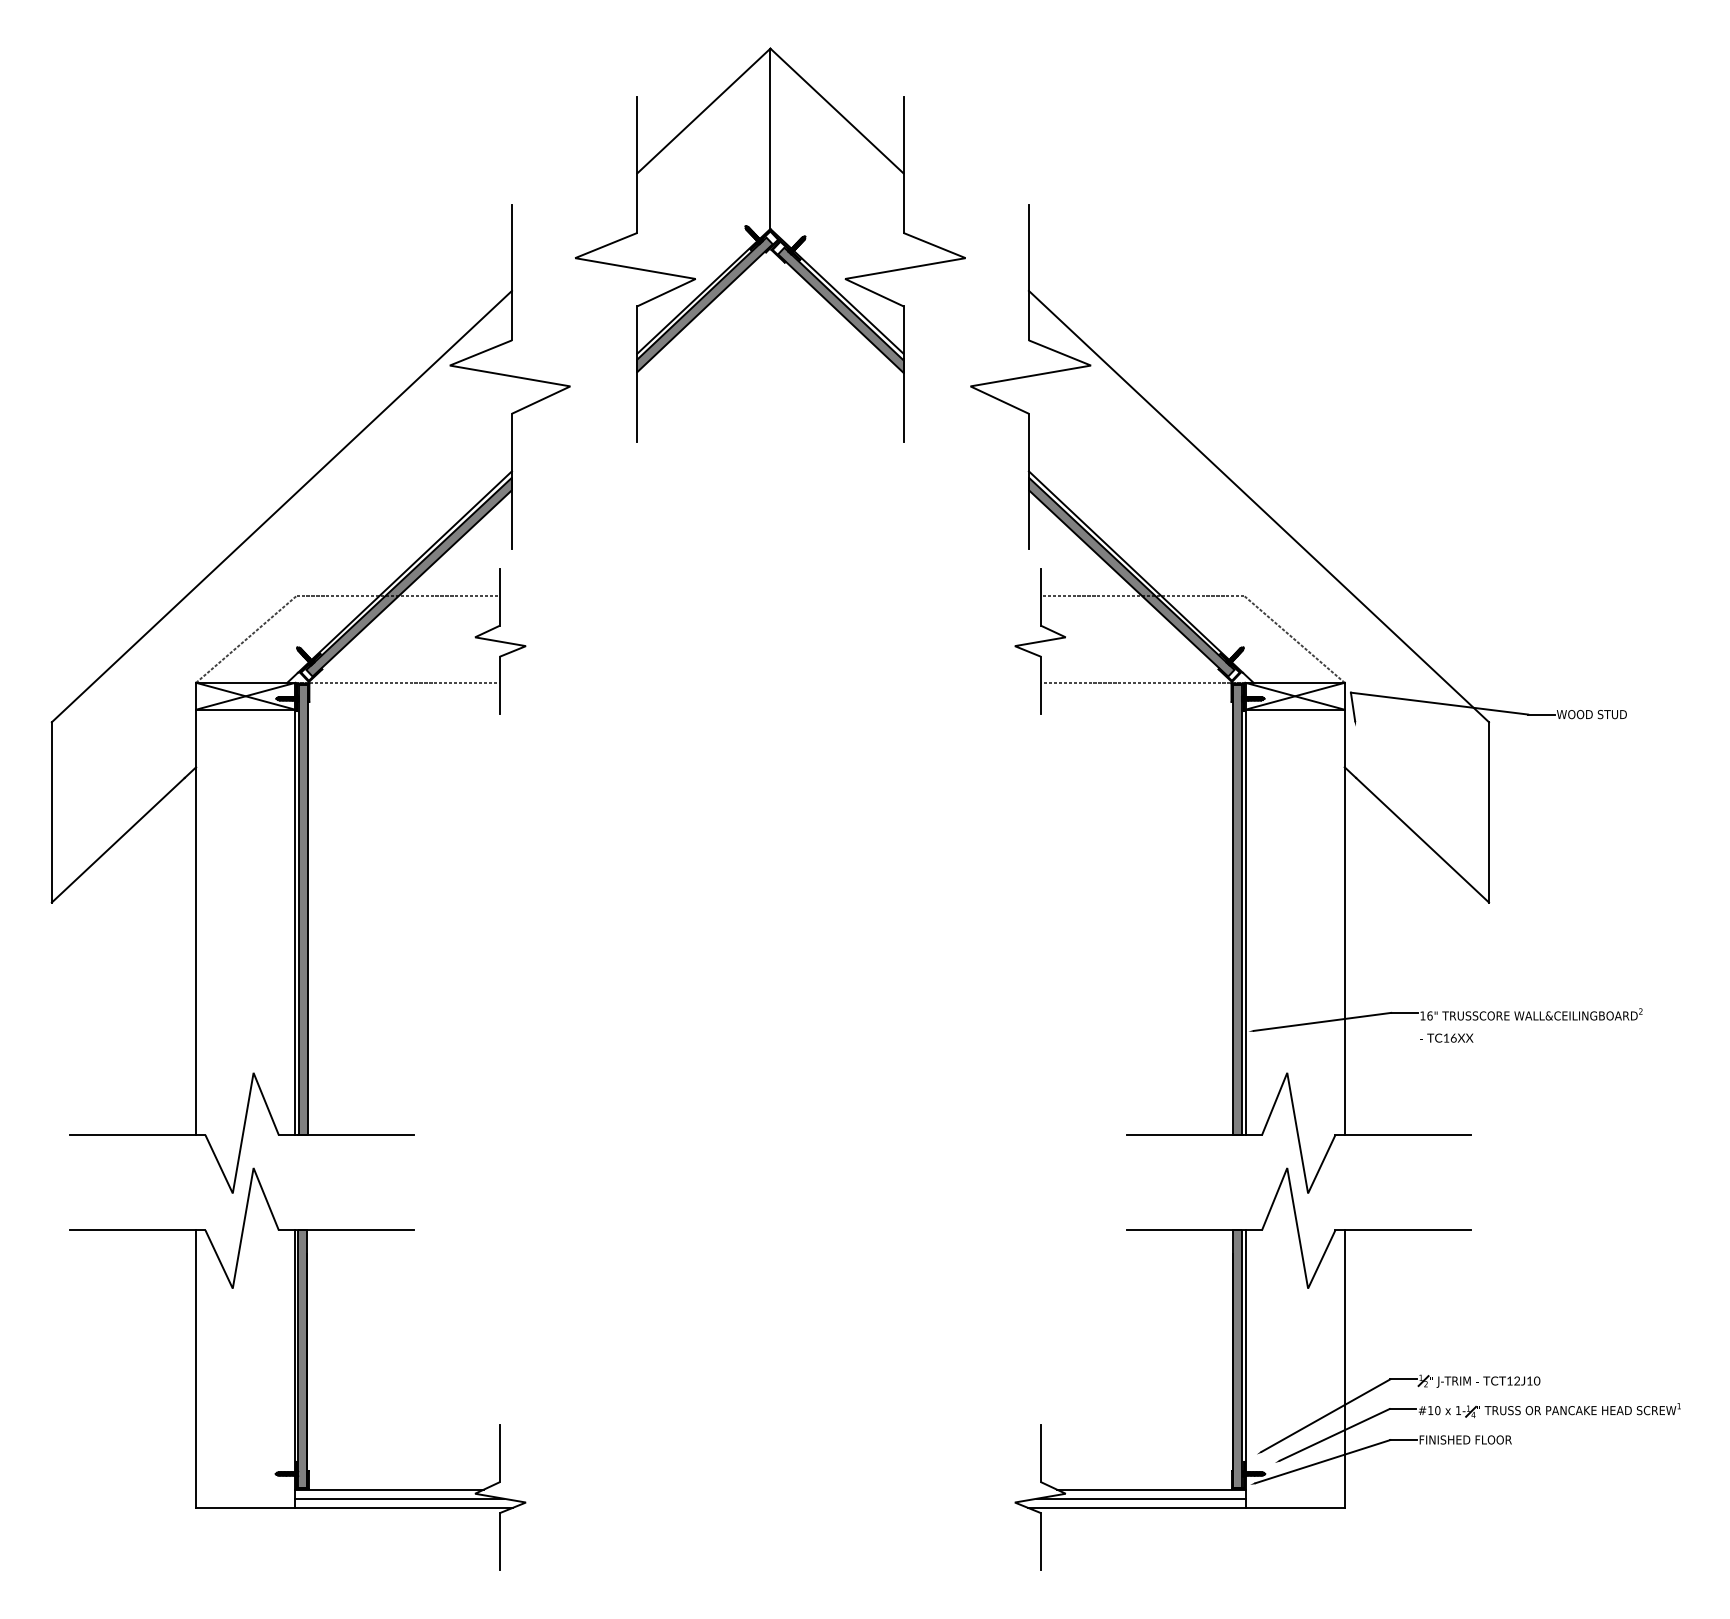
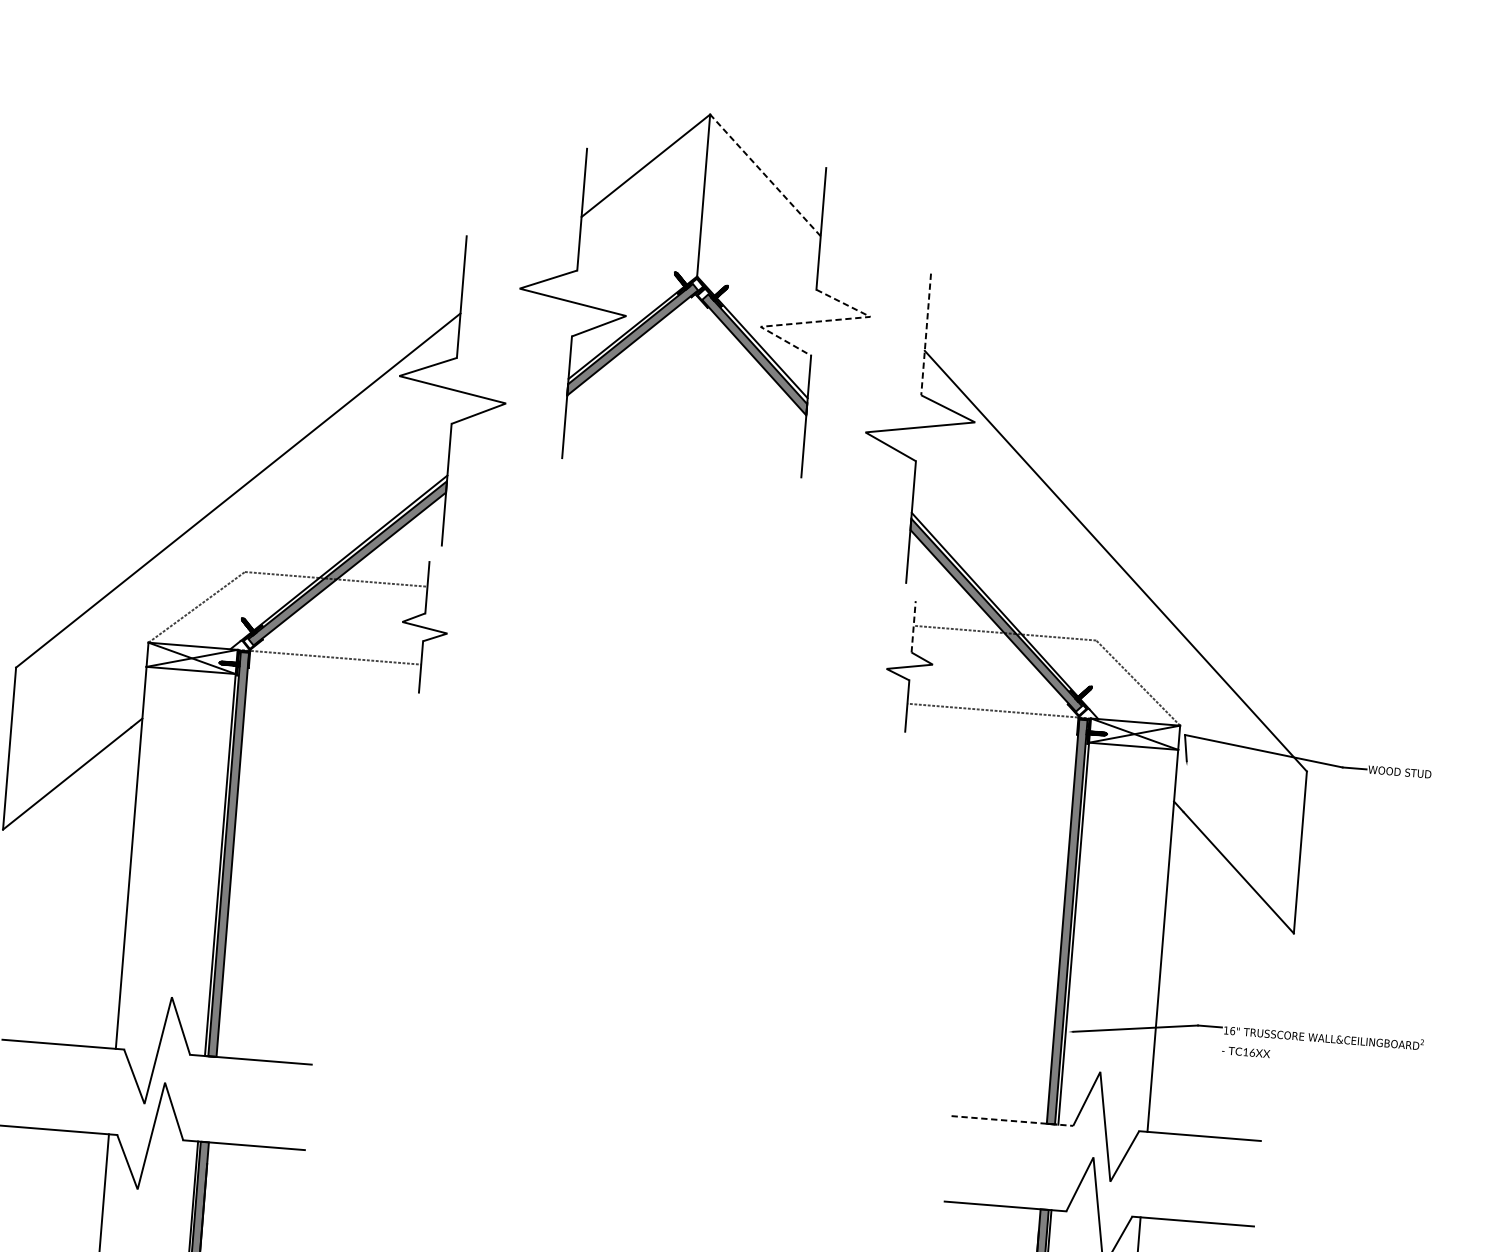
line: (836, 110) -> (765, 174), solid -> dashed
line: (906, 268) -> (816, 321), solid -> dashed
line: (1028, 272) -> (925, 334), solid -> dashed
line: (1041, 597) -> (913, 627), solid -> dashed
line: (1194, 1135) -> (1012, 1121), solid -> dashed

